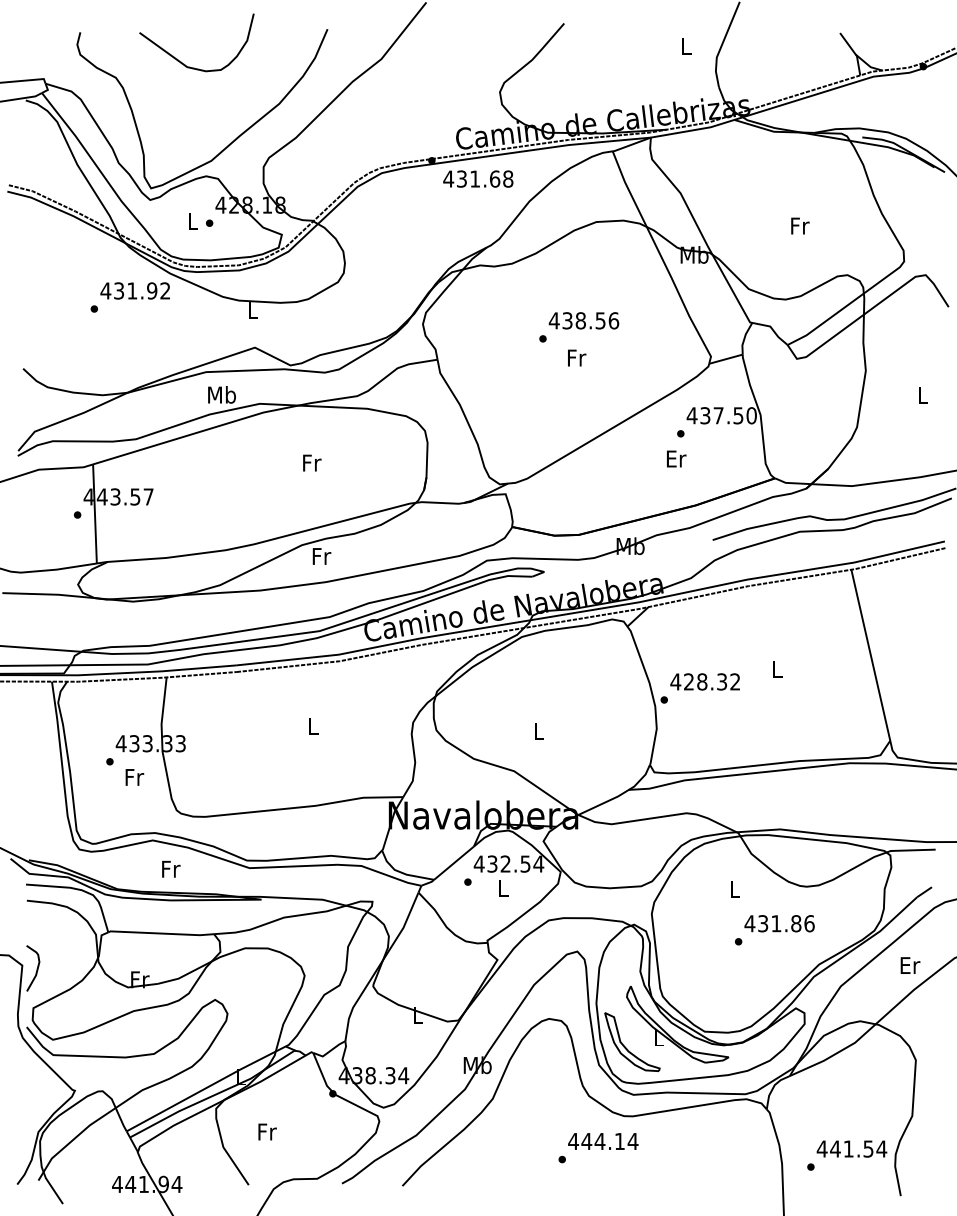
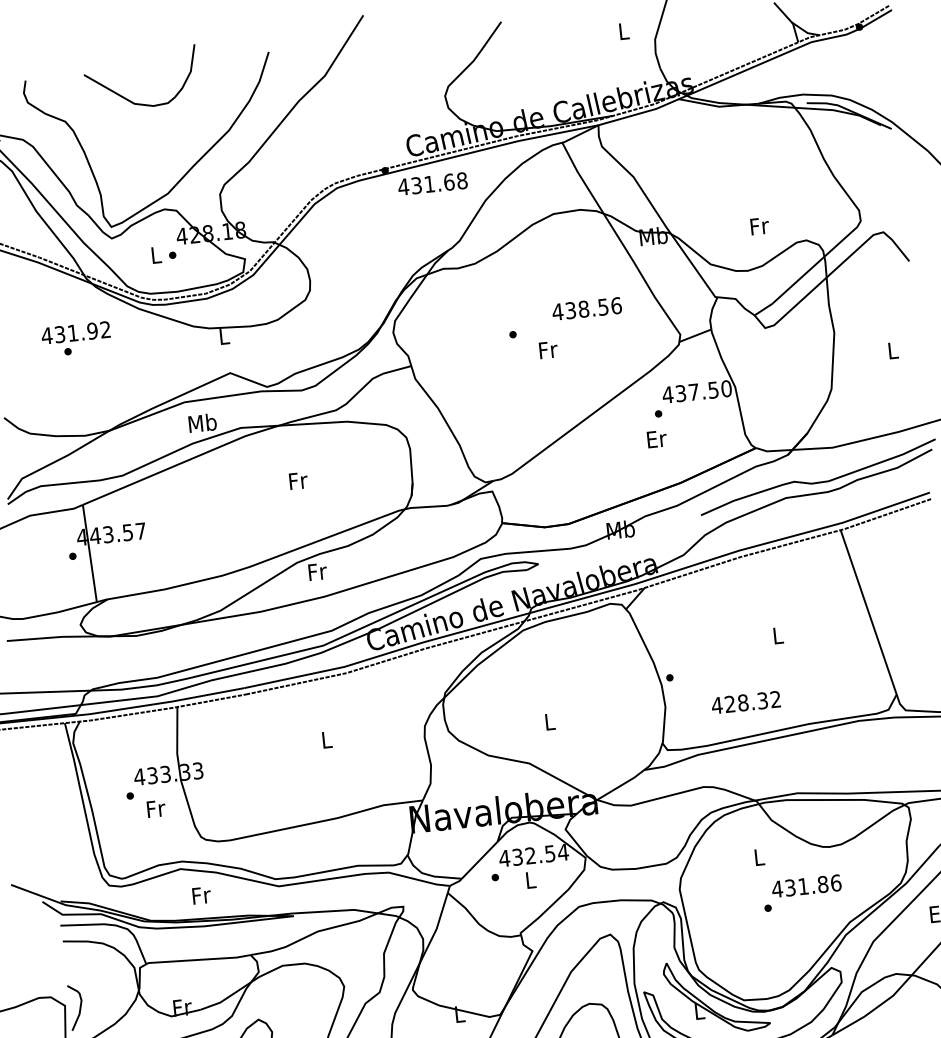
text: (800, 225) -> (760, 225), moved
text: (134, 290) -> (75, 332), moved
text: (583, 320) -> (586, 308), moved
text: (704, 681) -> (745, 702), moved

